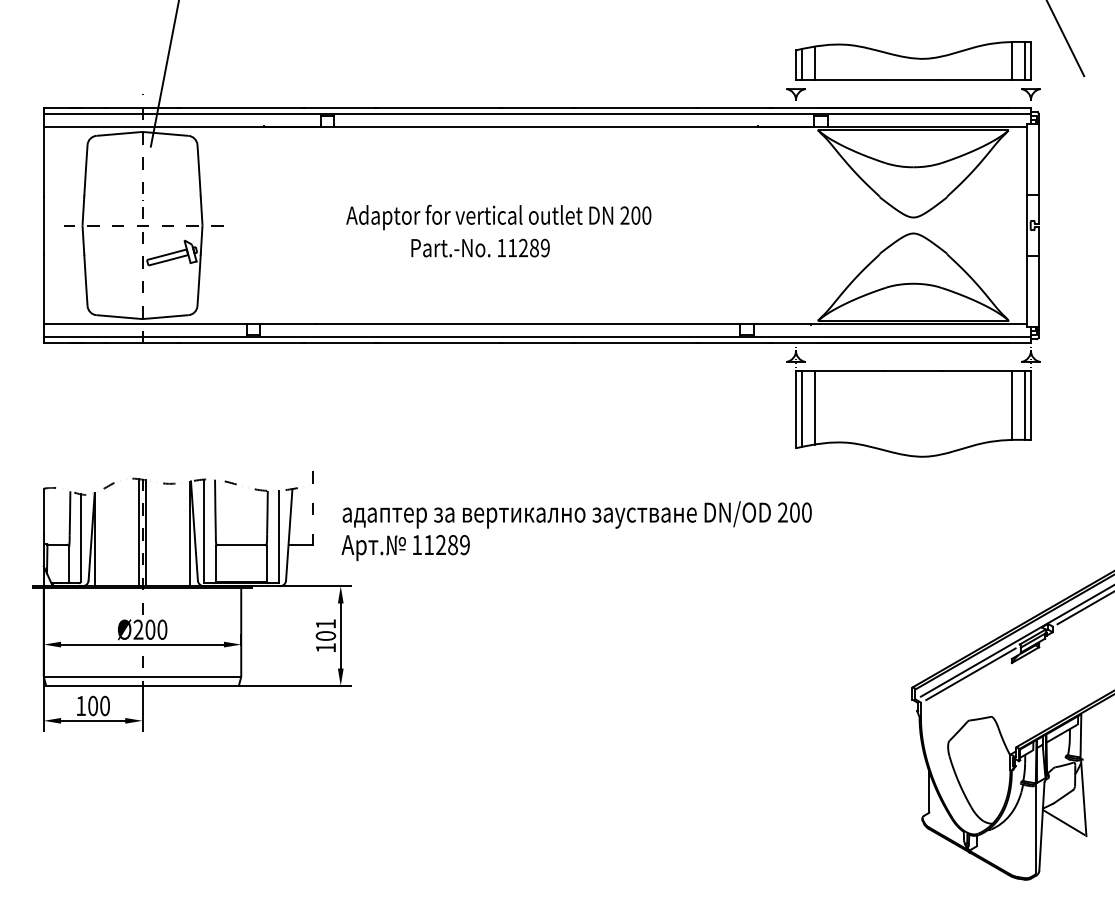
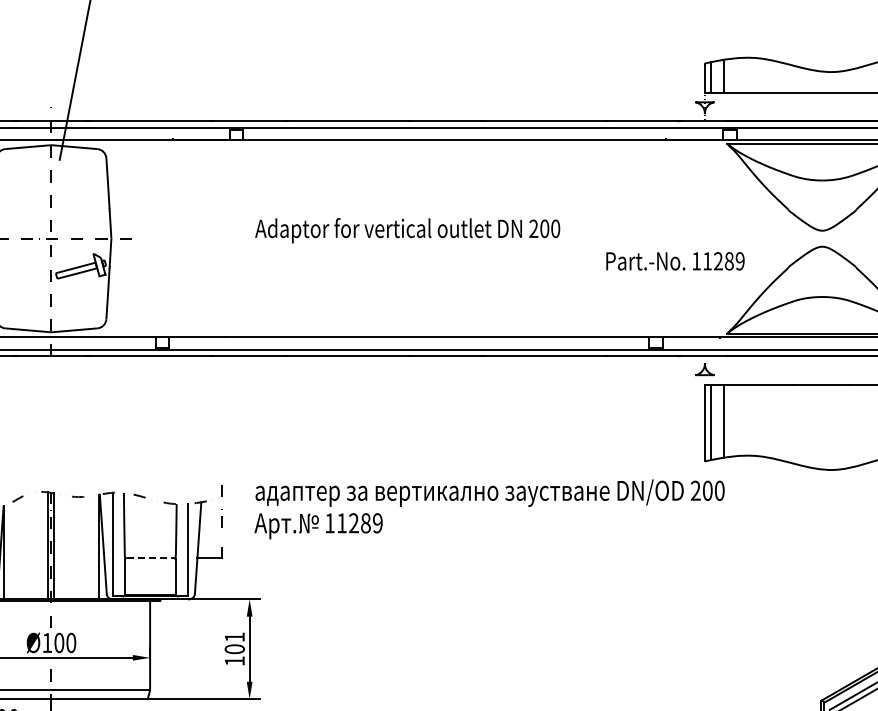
text: (480, 247) -> (675, 260), moved
text: (576, 531) -> (489, 509), moved
line: (241, 544) -> (150, 557), solid -> dashed
text: (138, 629) -> (47, 642), Ø200 -> Ø100

